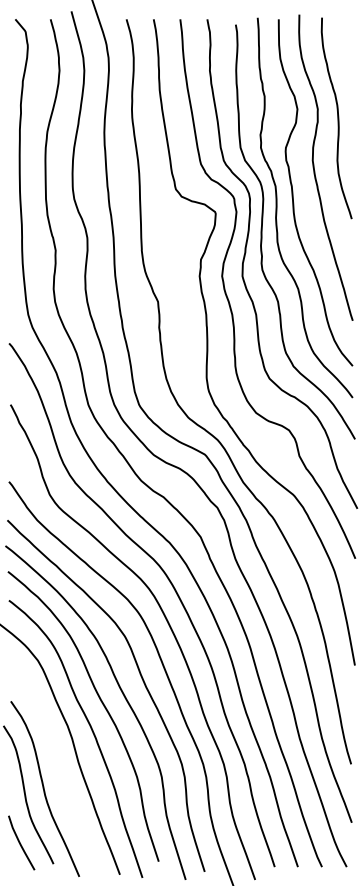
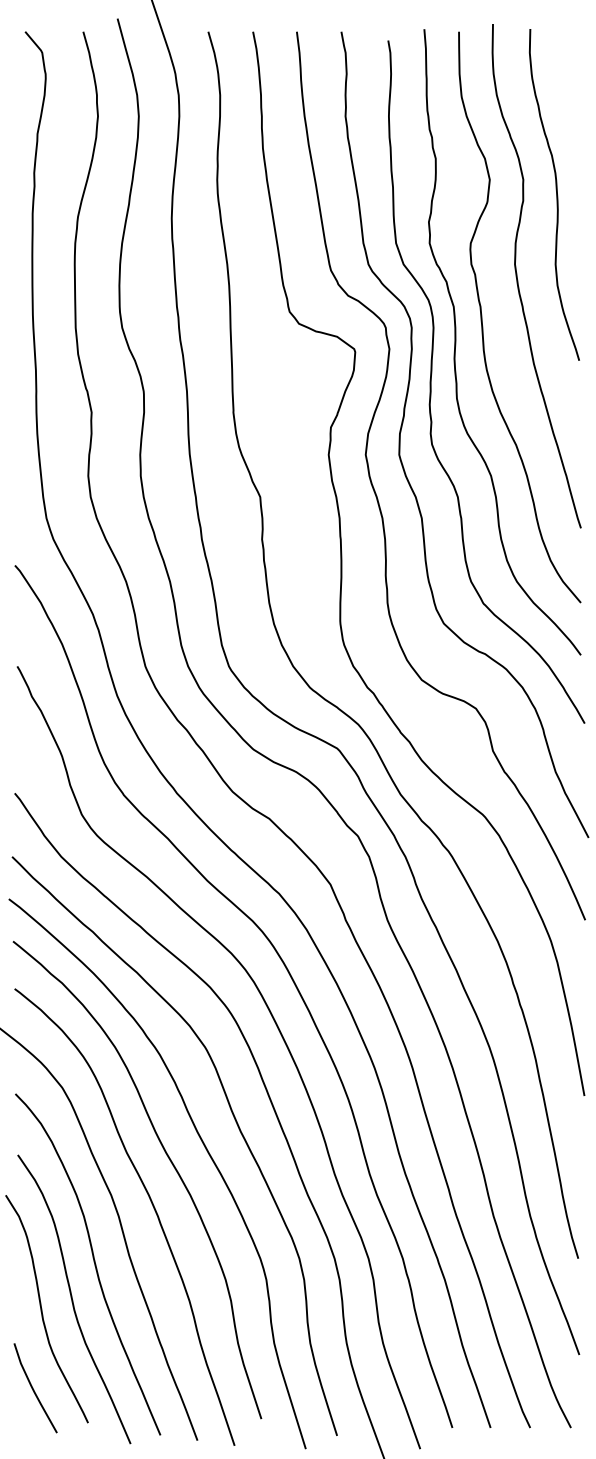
curve: (56, 767) -> (92, 1263), added

